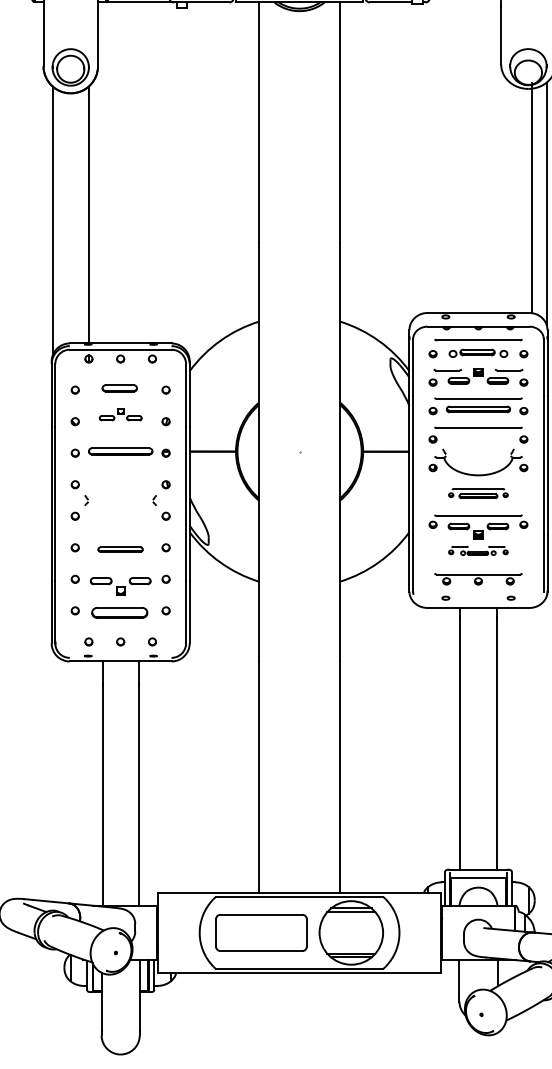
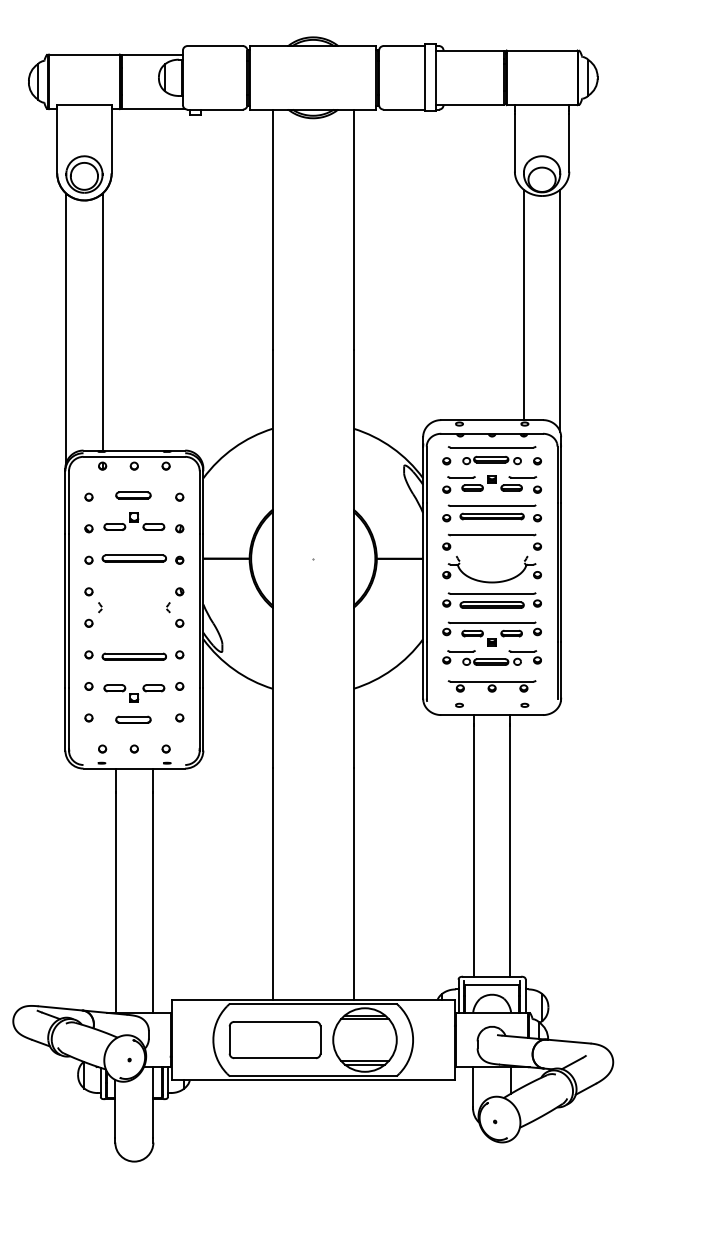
line: (531, 197) -> (523, 304), moved
part: (120, 414) -> (134, 521), size x1.43
part: (477, 493) -> (491, 600), size x1.67
part: (119, 549) -> (133, 656), size x1.43
part: (477, 550) -> (491, 657), size x1.67
part: (119, 612) -> (133, 719), size x0.62

